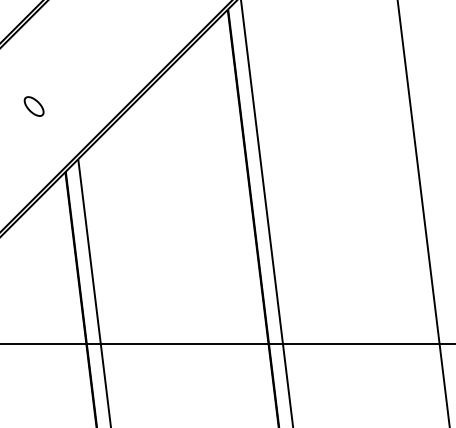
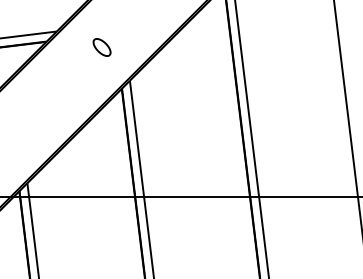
part: (33, 106) -> (101, 47), size x1.43

